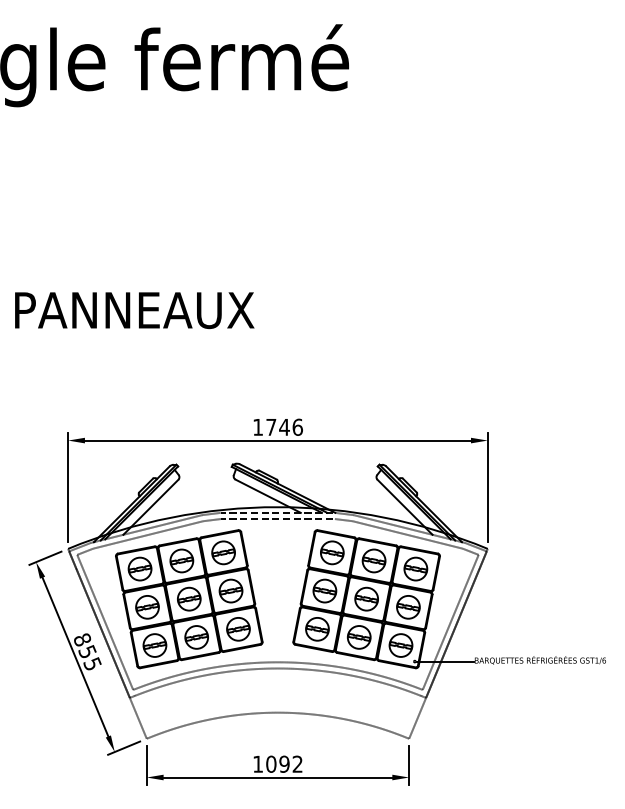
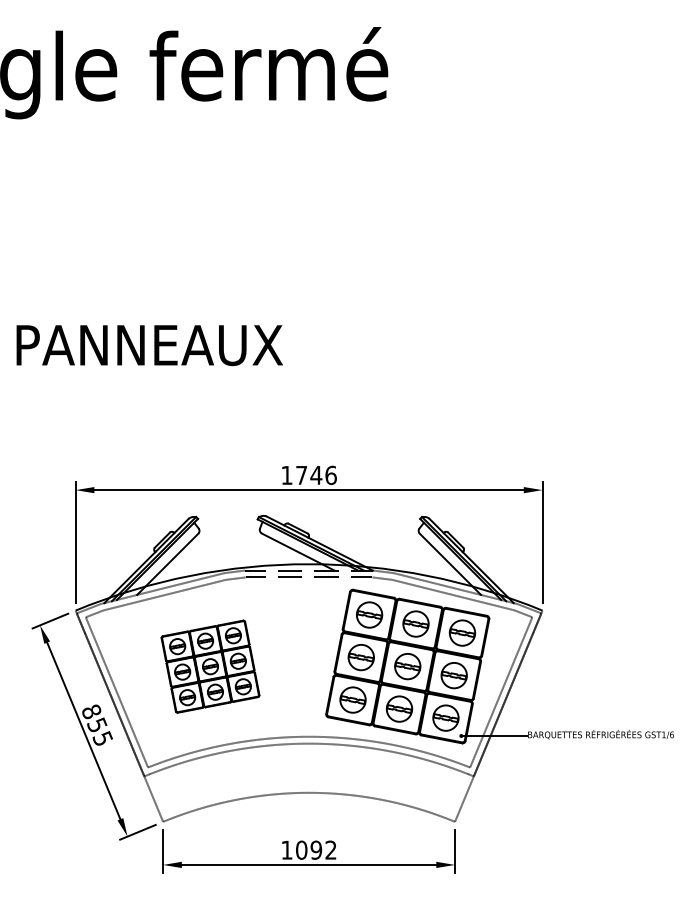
part: (189, 599) -> (210, 666), size x0.6

